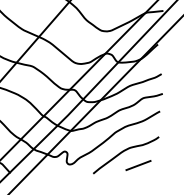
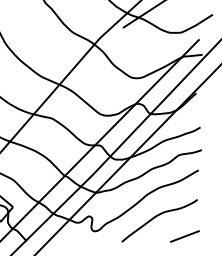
line: (138, 165) -> (184, 236), moved

